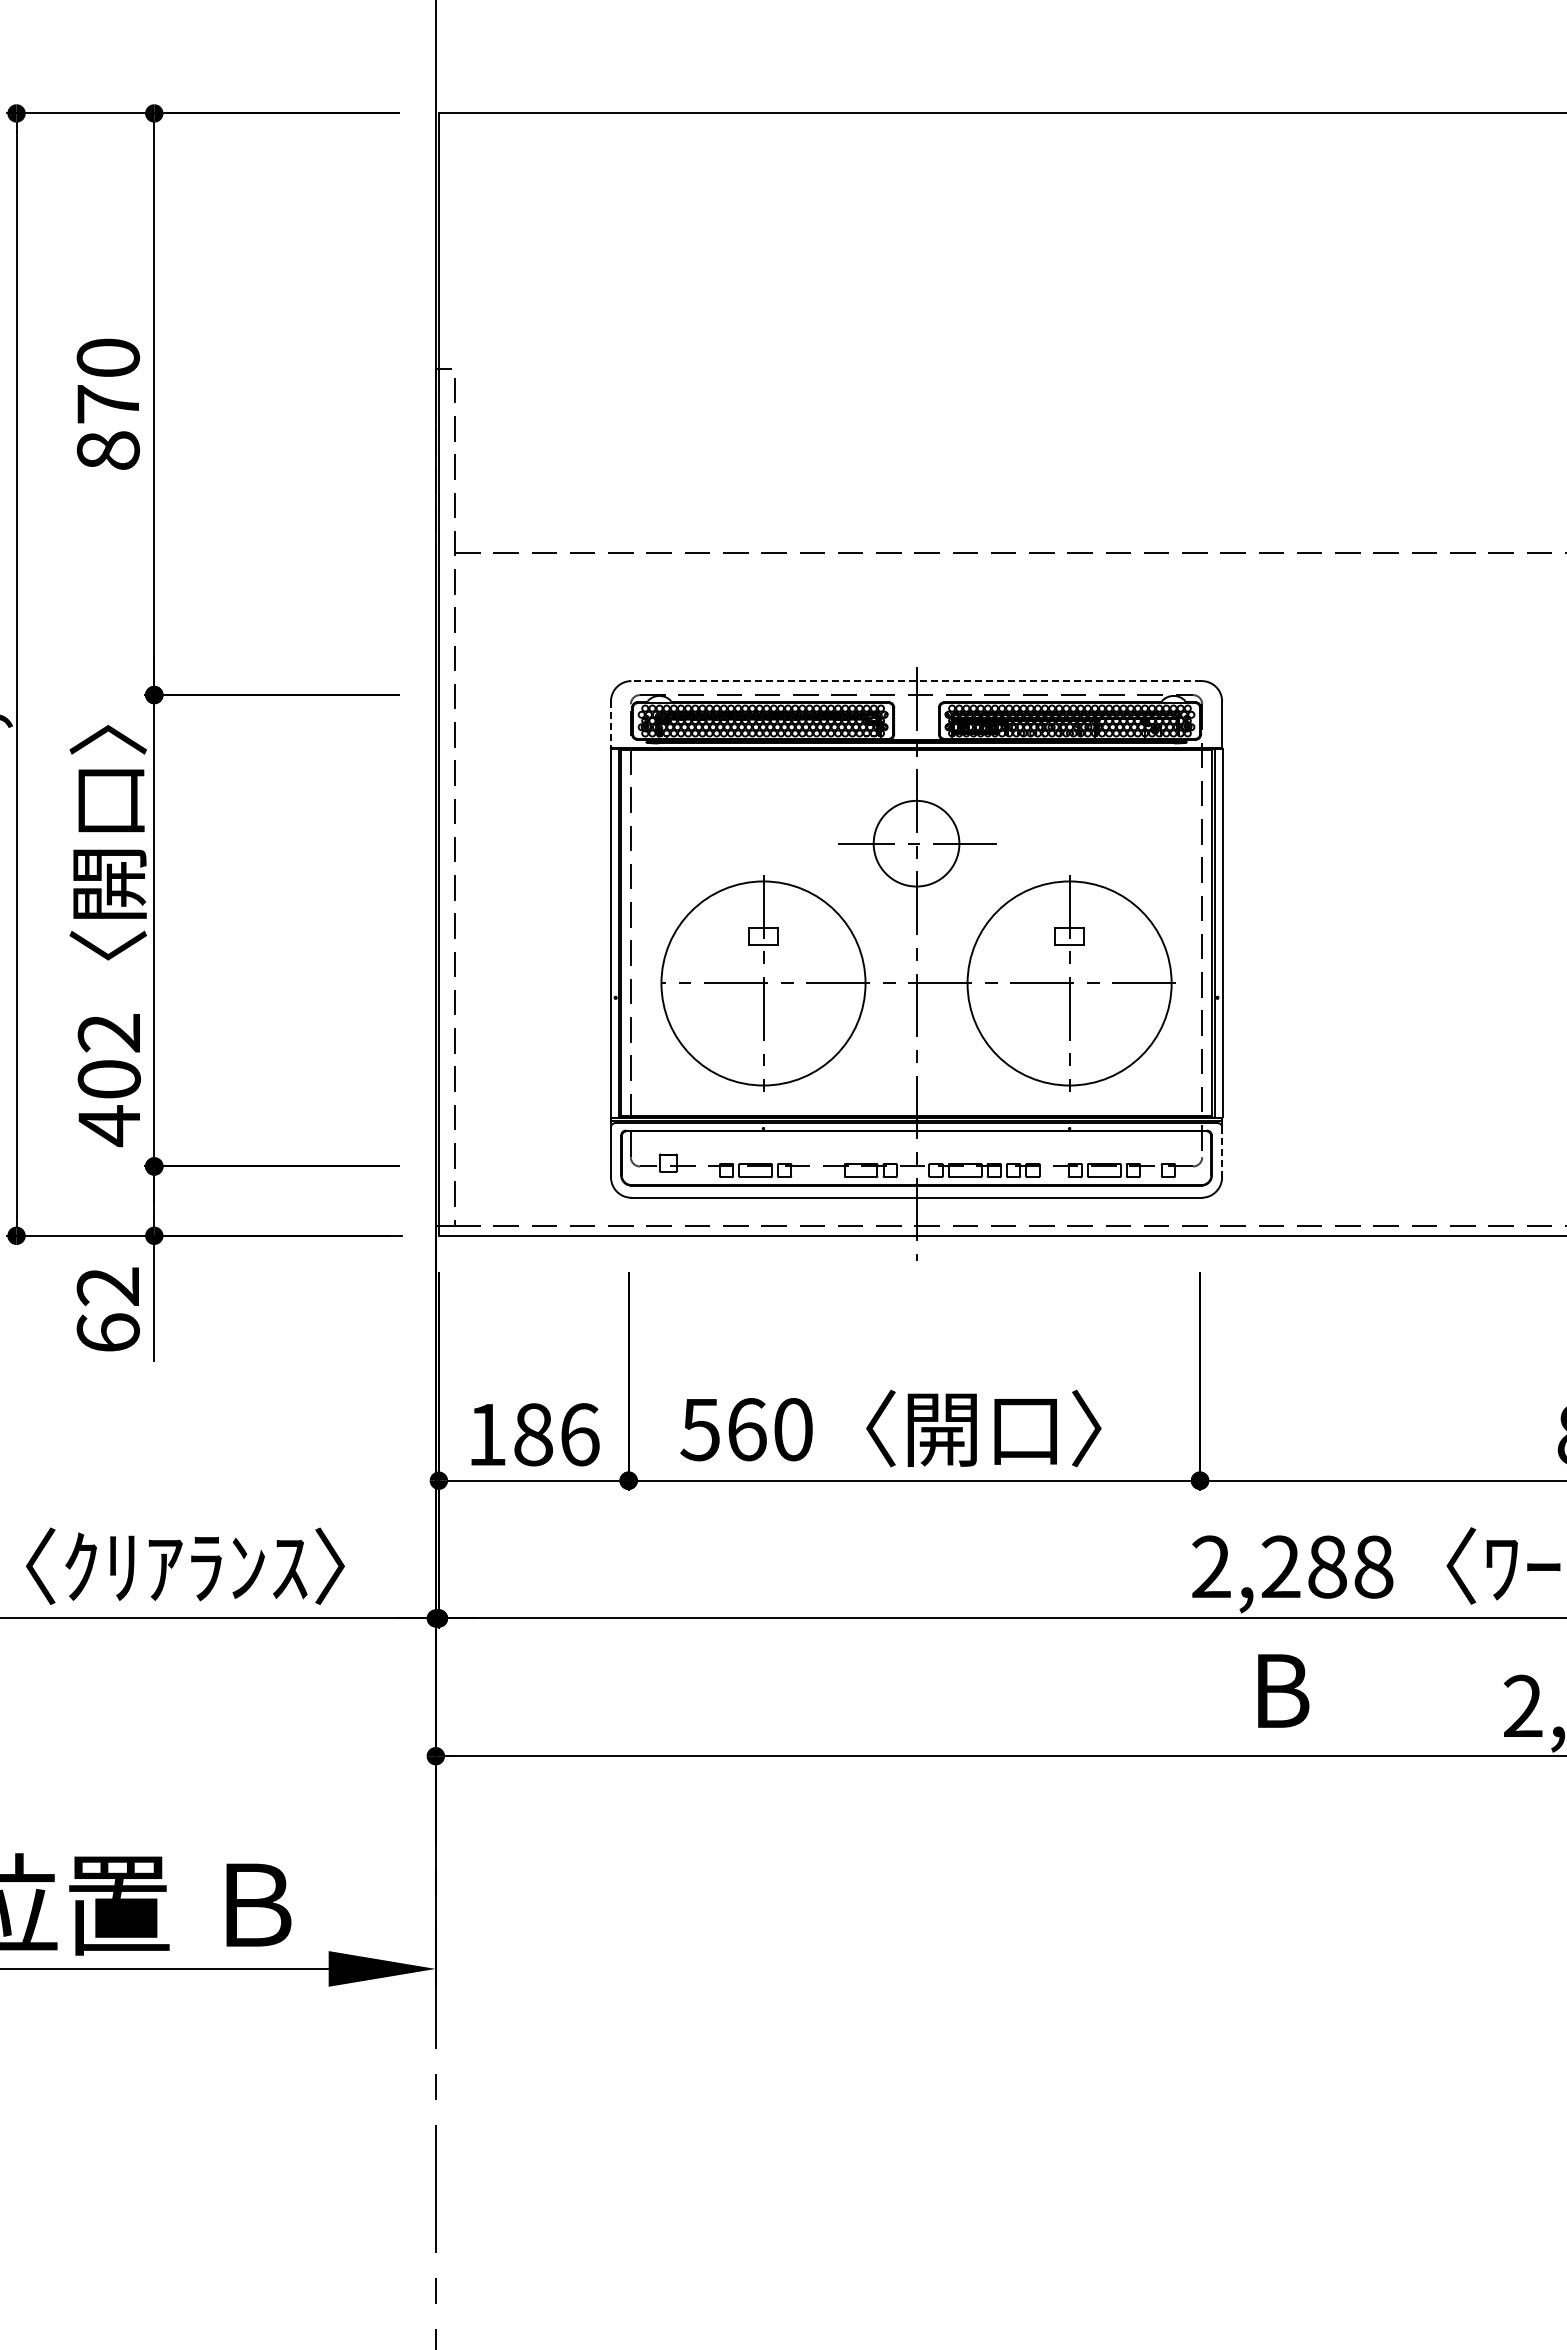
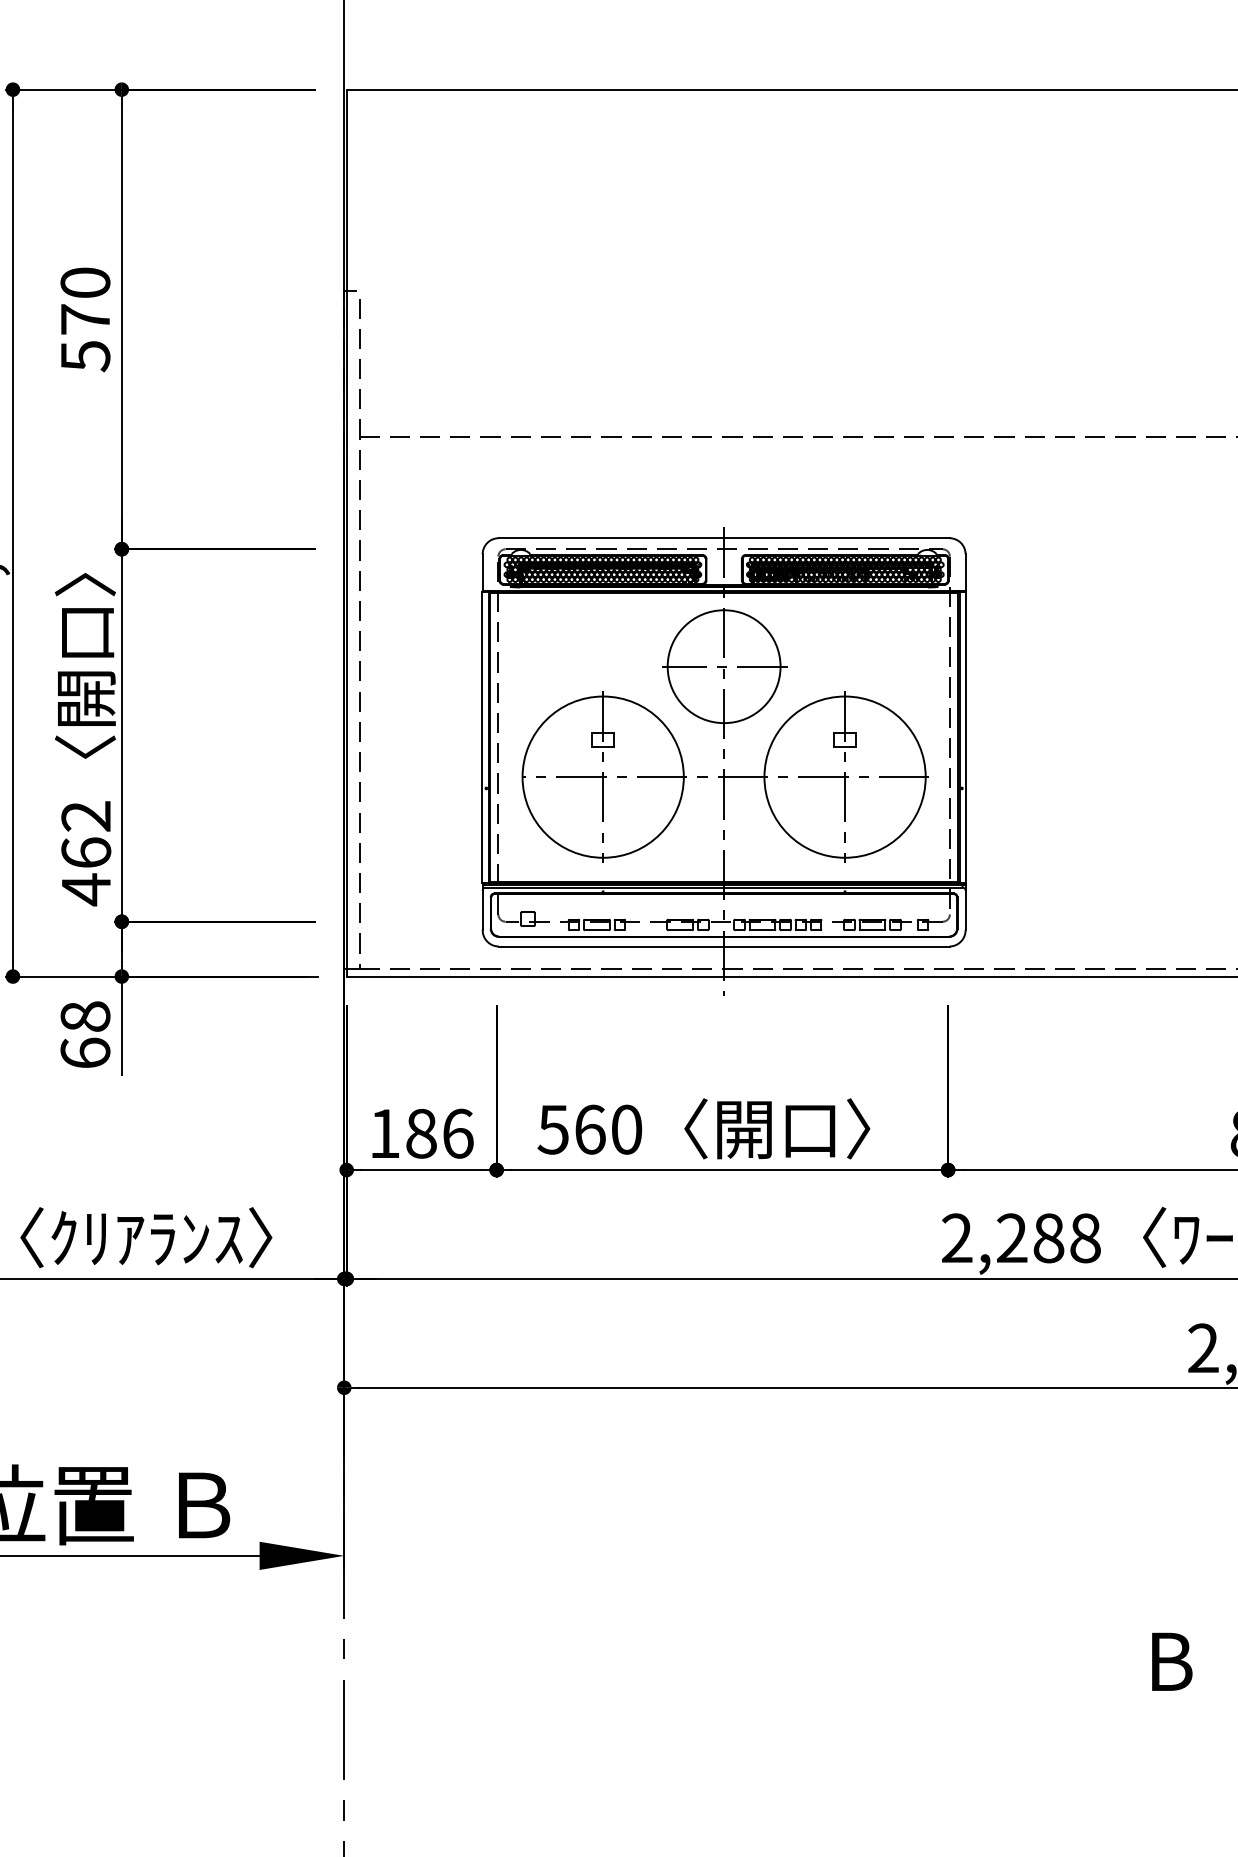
text: (107, 451) -> (84, 356), 870 -> 570
line: (916, 681) -> (724, 538), dashed -> solid
line: (610, 725) -> (482, 573), dashed -> solid
circle: (916, 843) -> (724, 666), size x1.67
text: (108, 1078) -> (85, 852), 402 -> 462
line: (1222, 1151) -> (965, 909), dashed -> solid
text: (107, 1286) -> (84, 1016), 62 -> 68
text: (1283, 1690) -> (1172, 1661), moved

